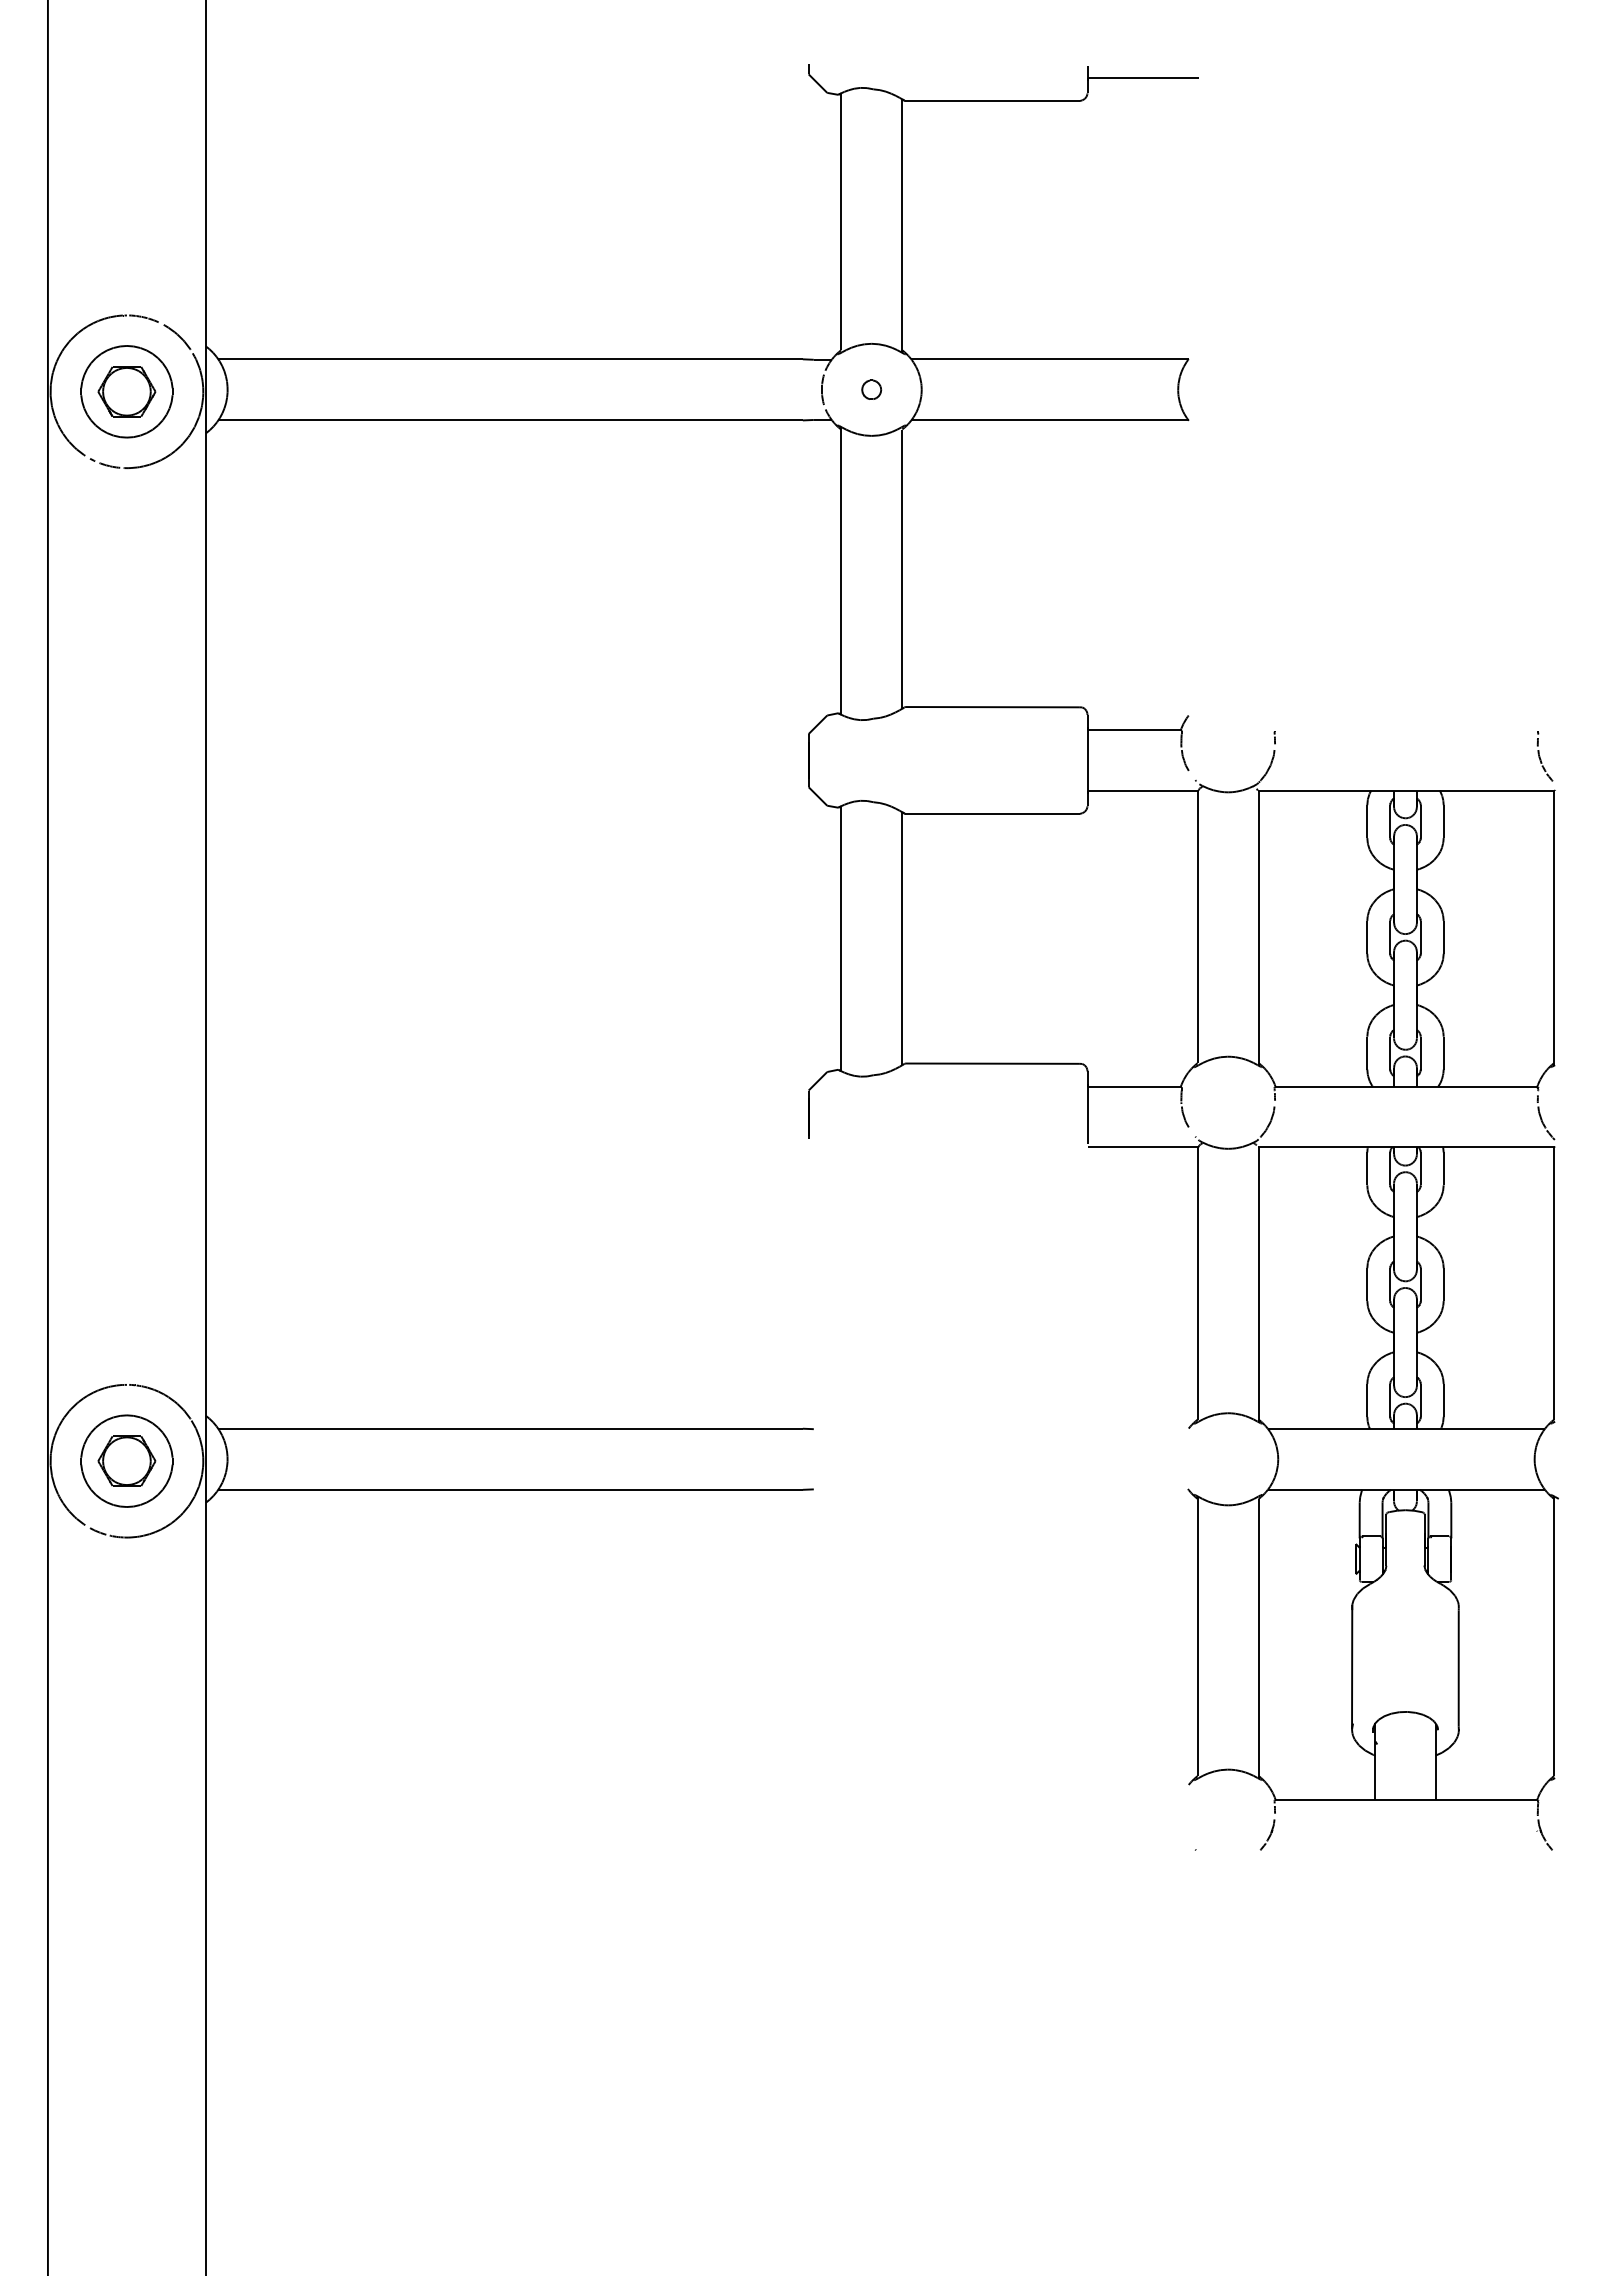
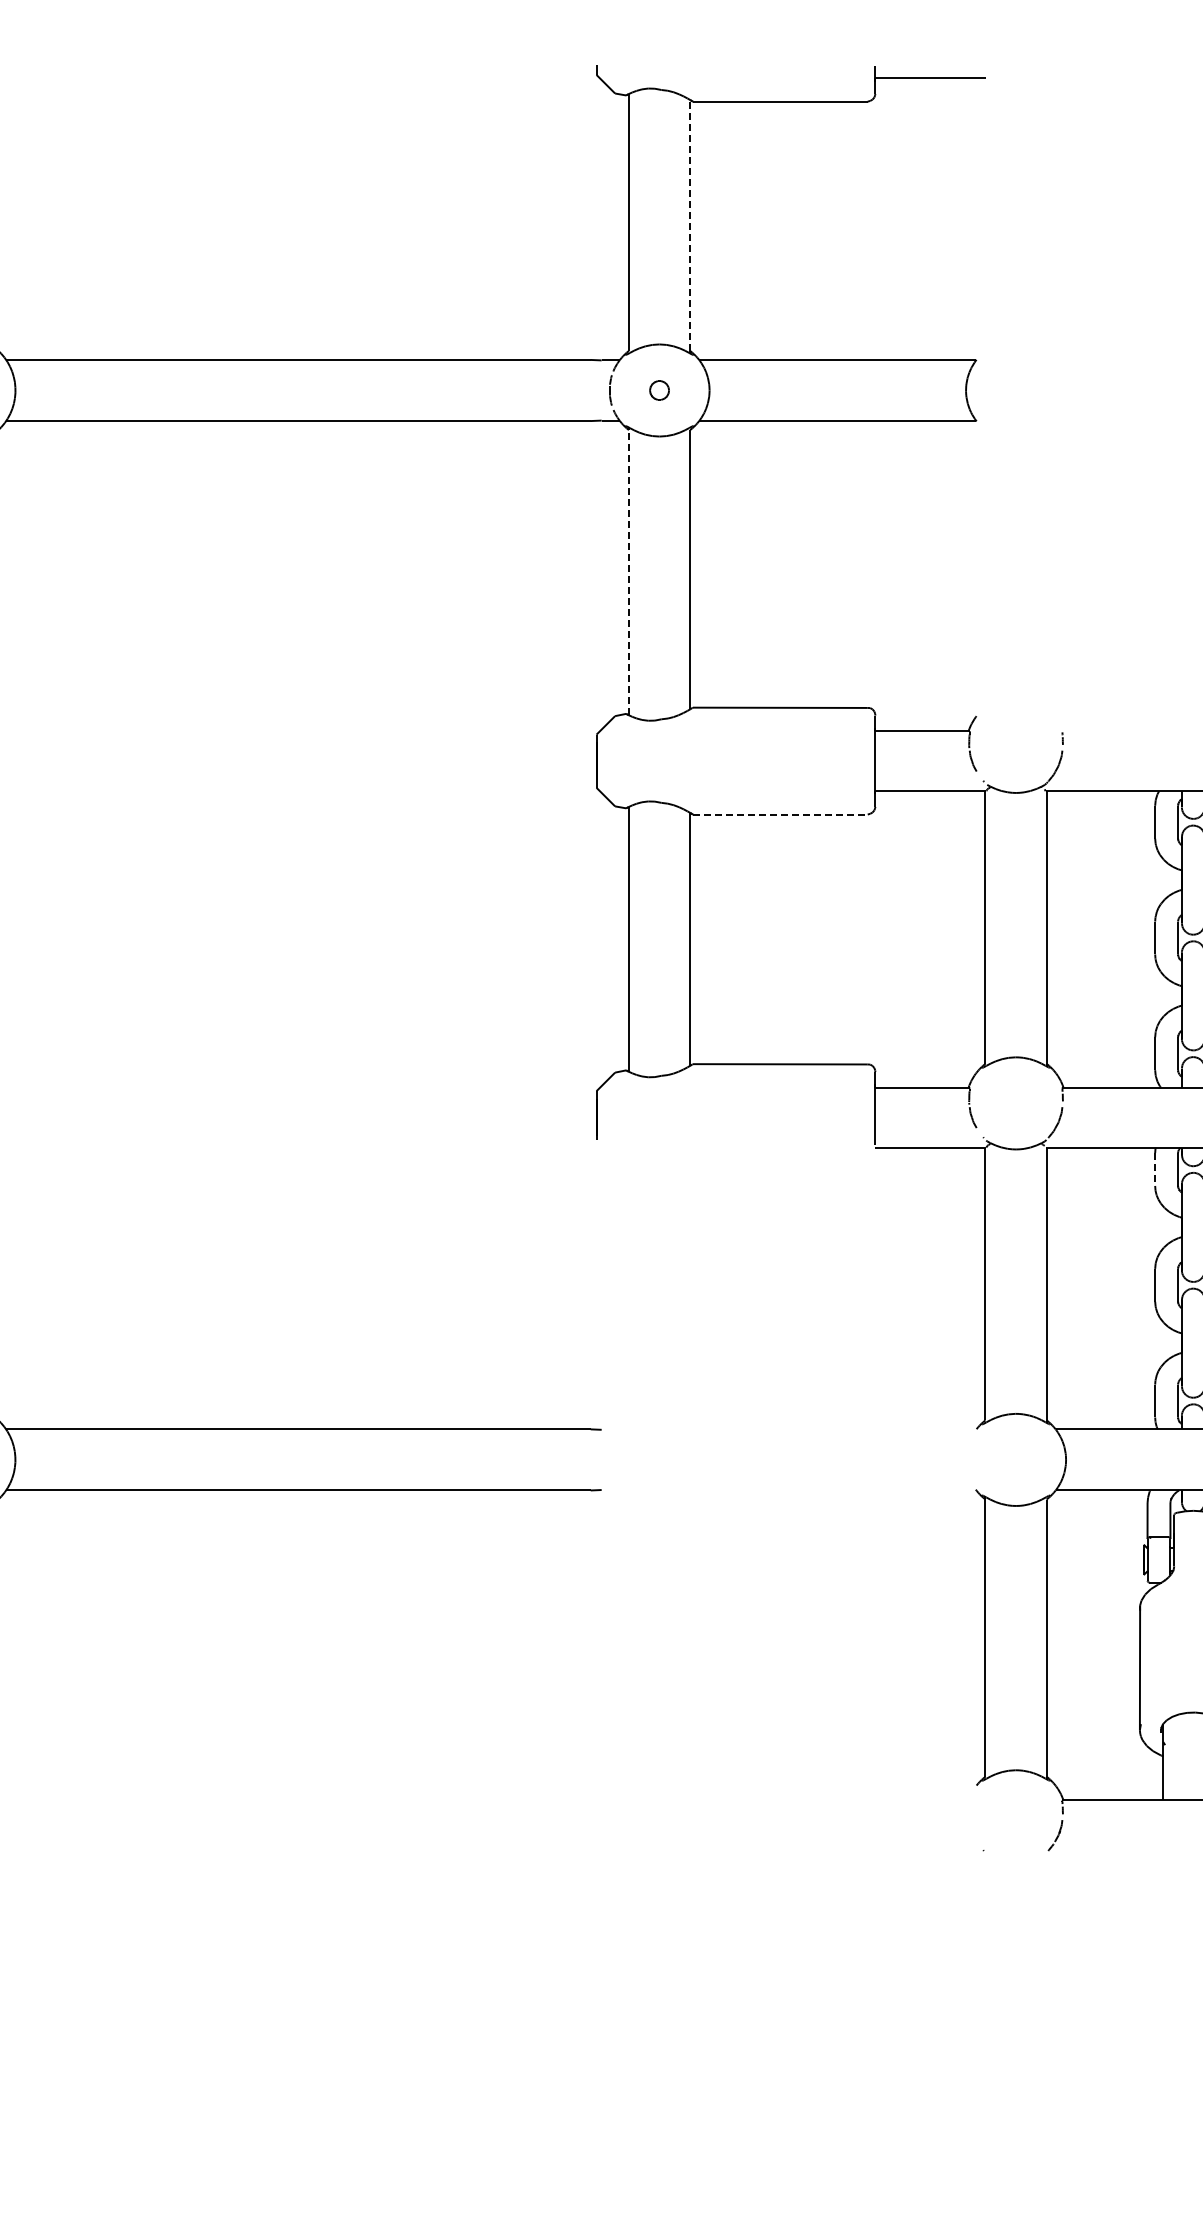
line: (902, 224) -> (690, 225), solid -> dashed
line: (841, 572) -> (629, 573), solid -> dashed
line: (993, 813) -> (781, 814), solid -> dashed
line: (1367, 1169) -> (1155, 1170), solid -> dashed

